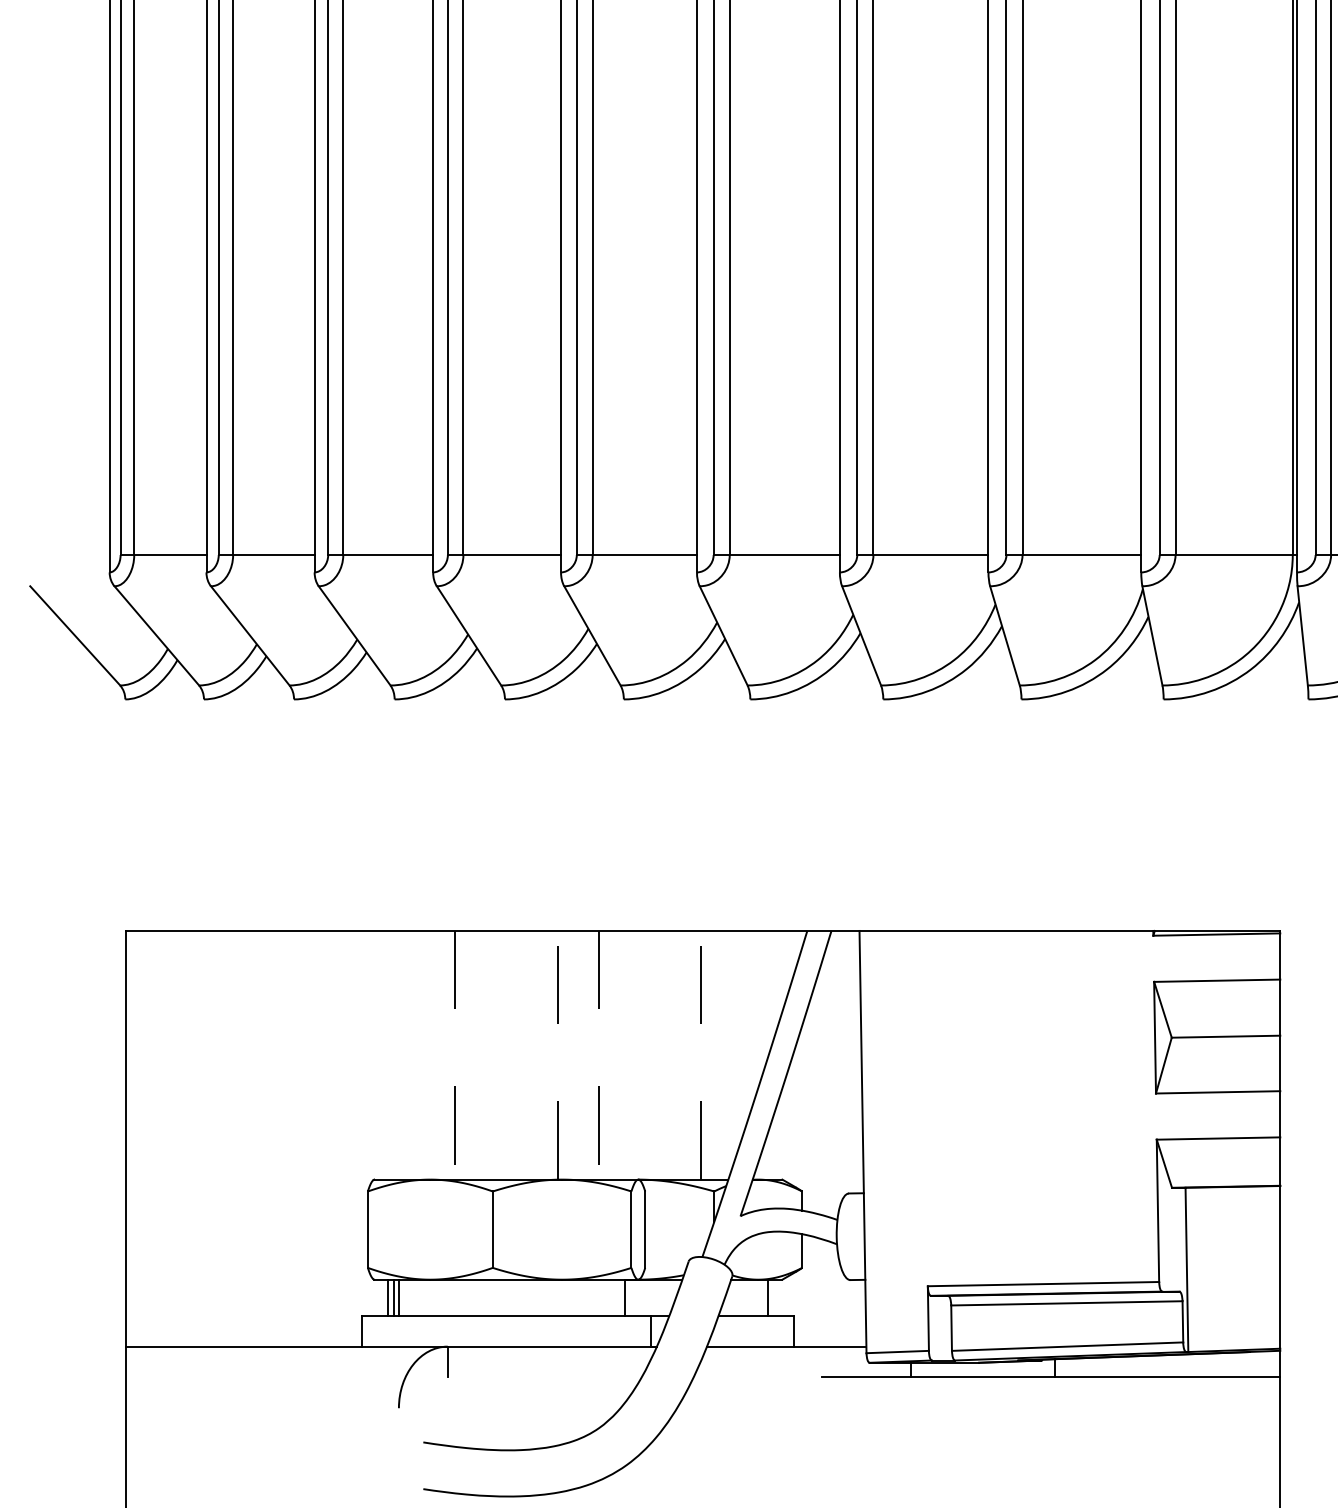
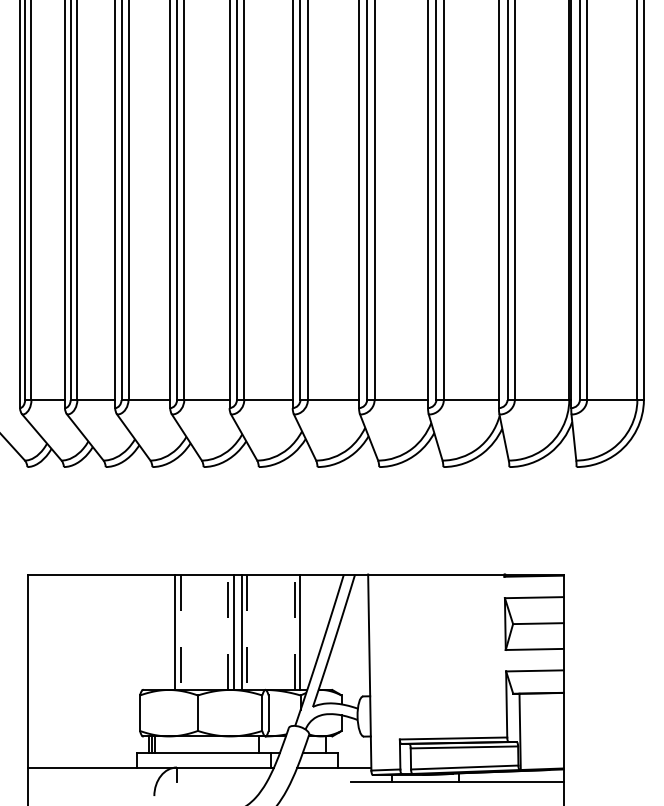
line: (444, 1053) -> (175, 631), added
line: (569, 1053) -> (233, 631), added
line: (586, 1053) -> (241, 631), added
line: (713, 1053) -> (300, 631), added

